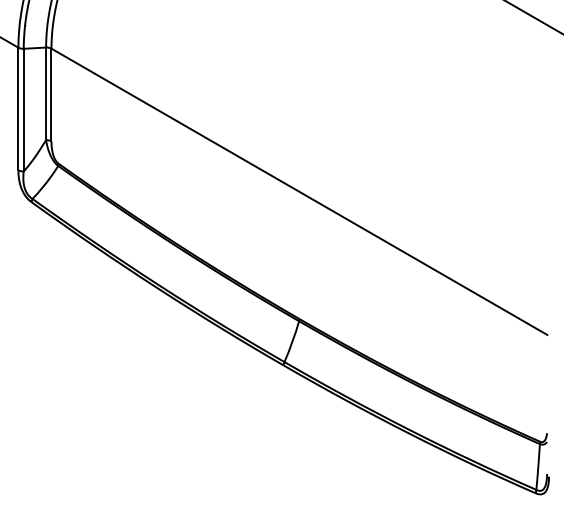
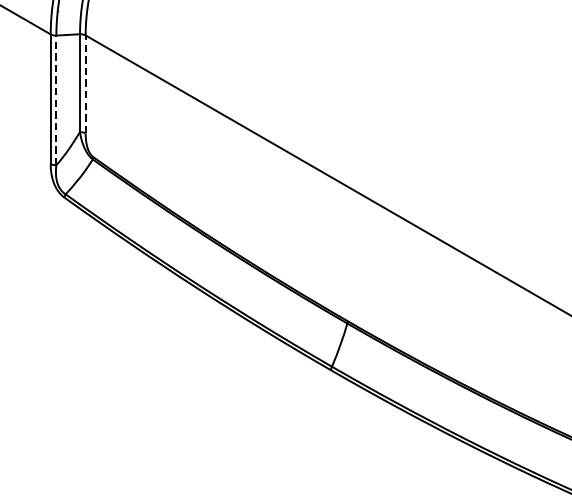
line: (51, 94) -> (85, 83), solid -> dashed
line: (23, 109) -> (56, 99), solid -> dashed

